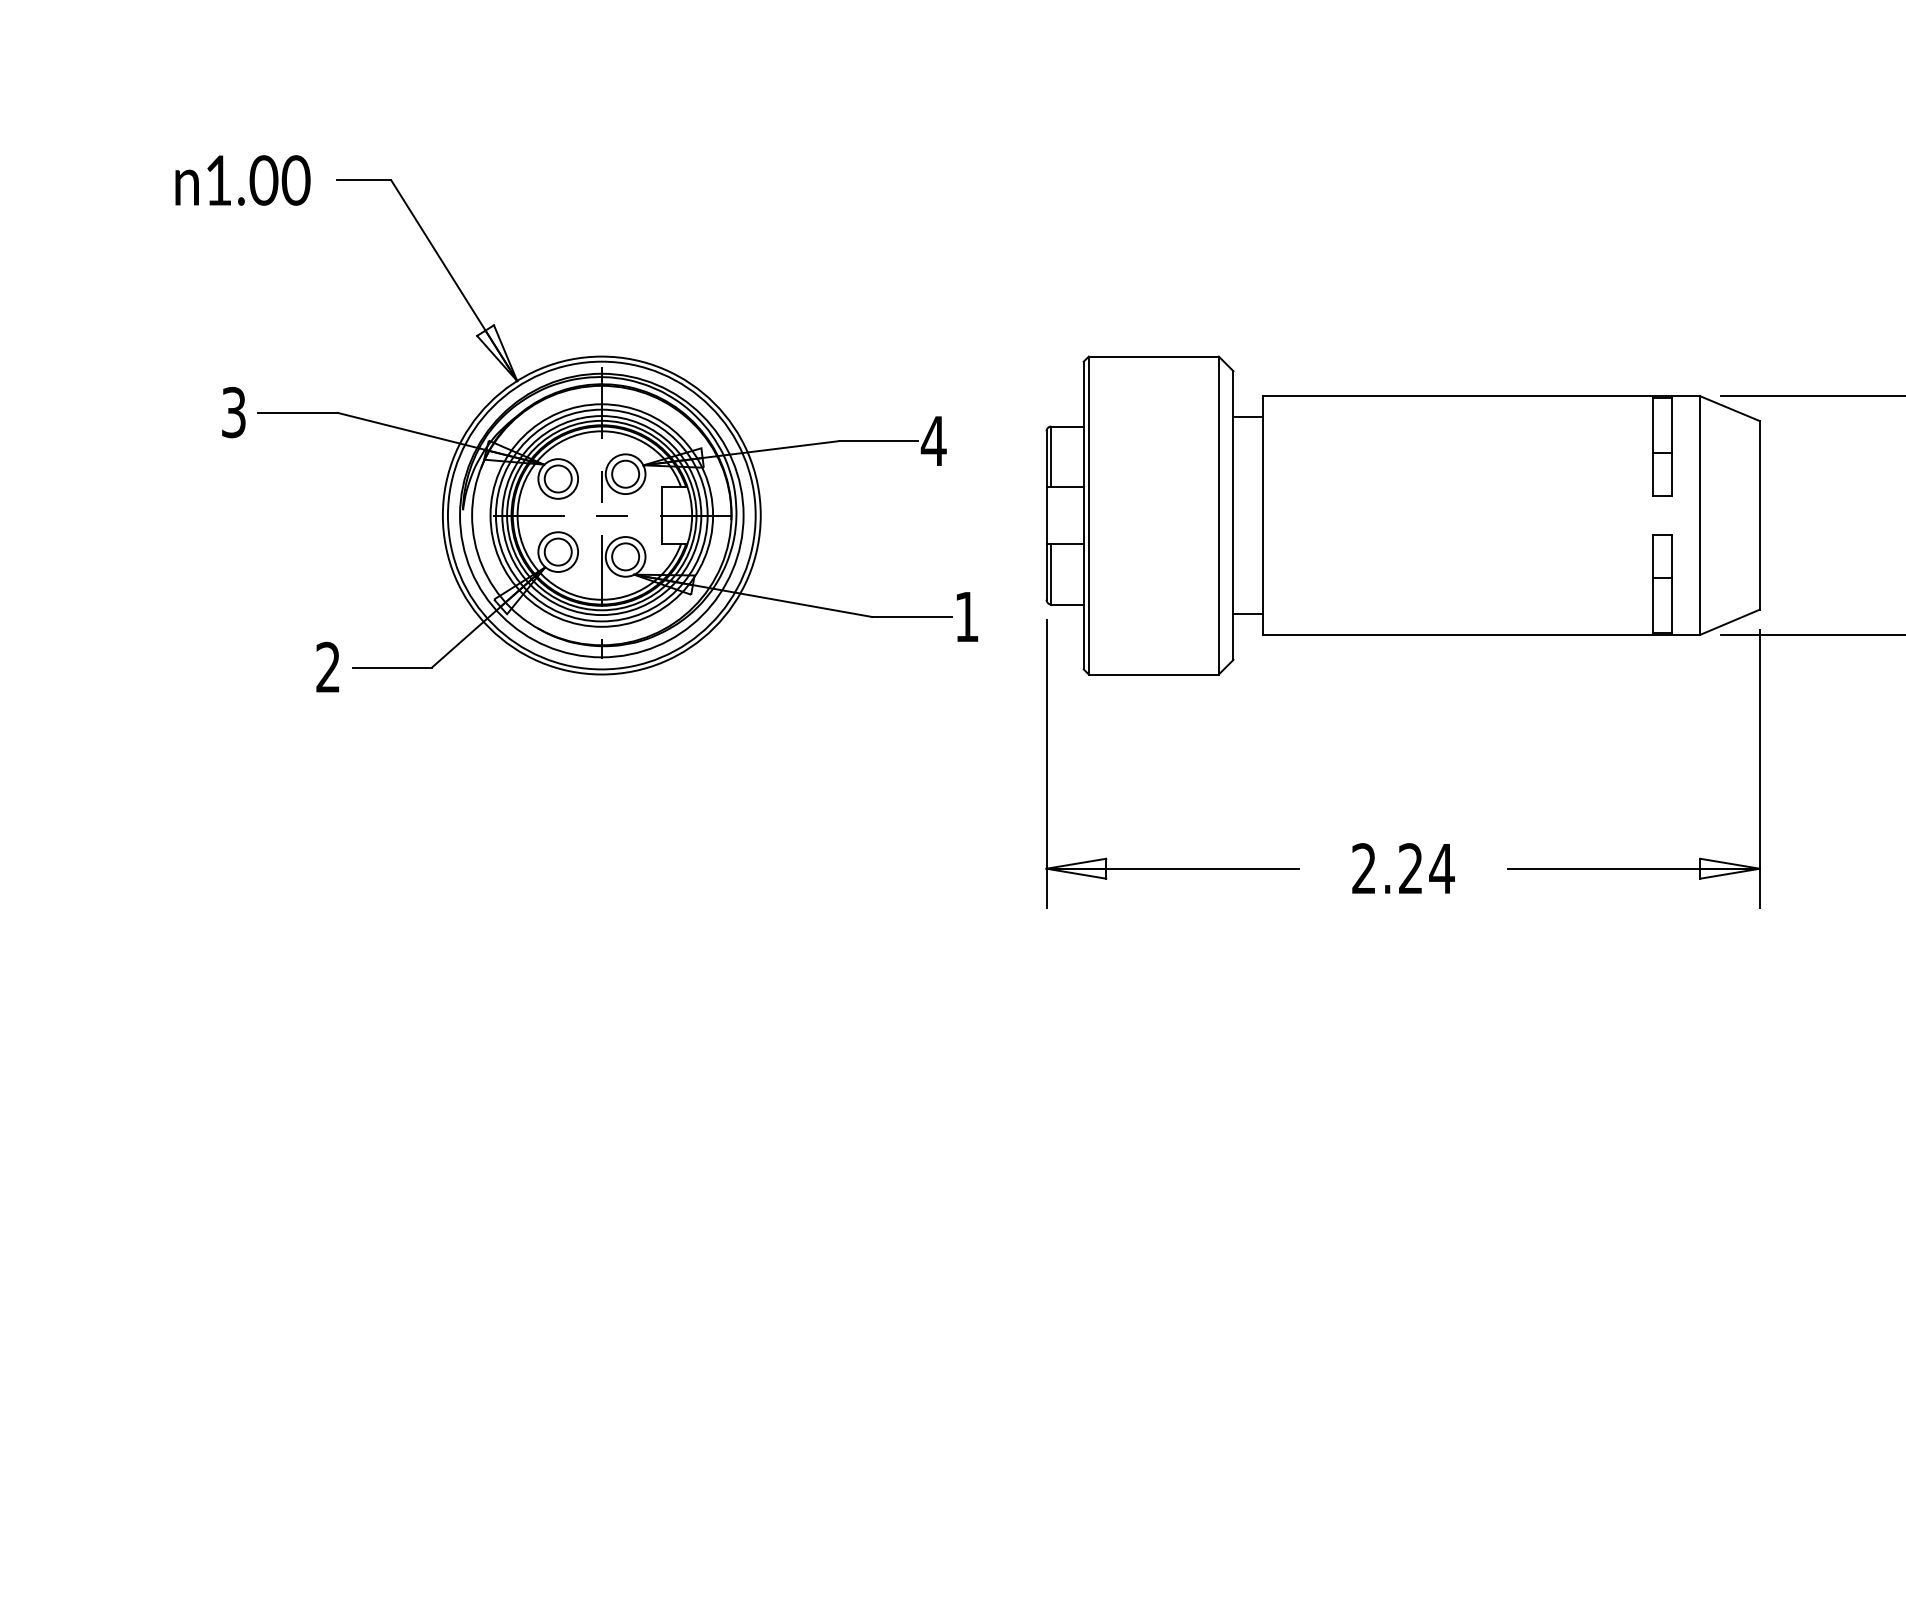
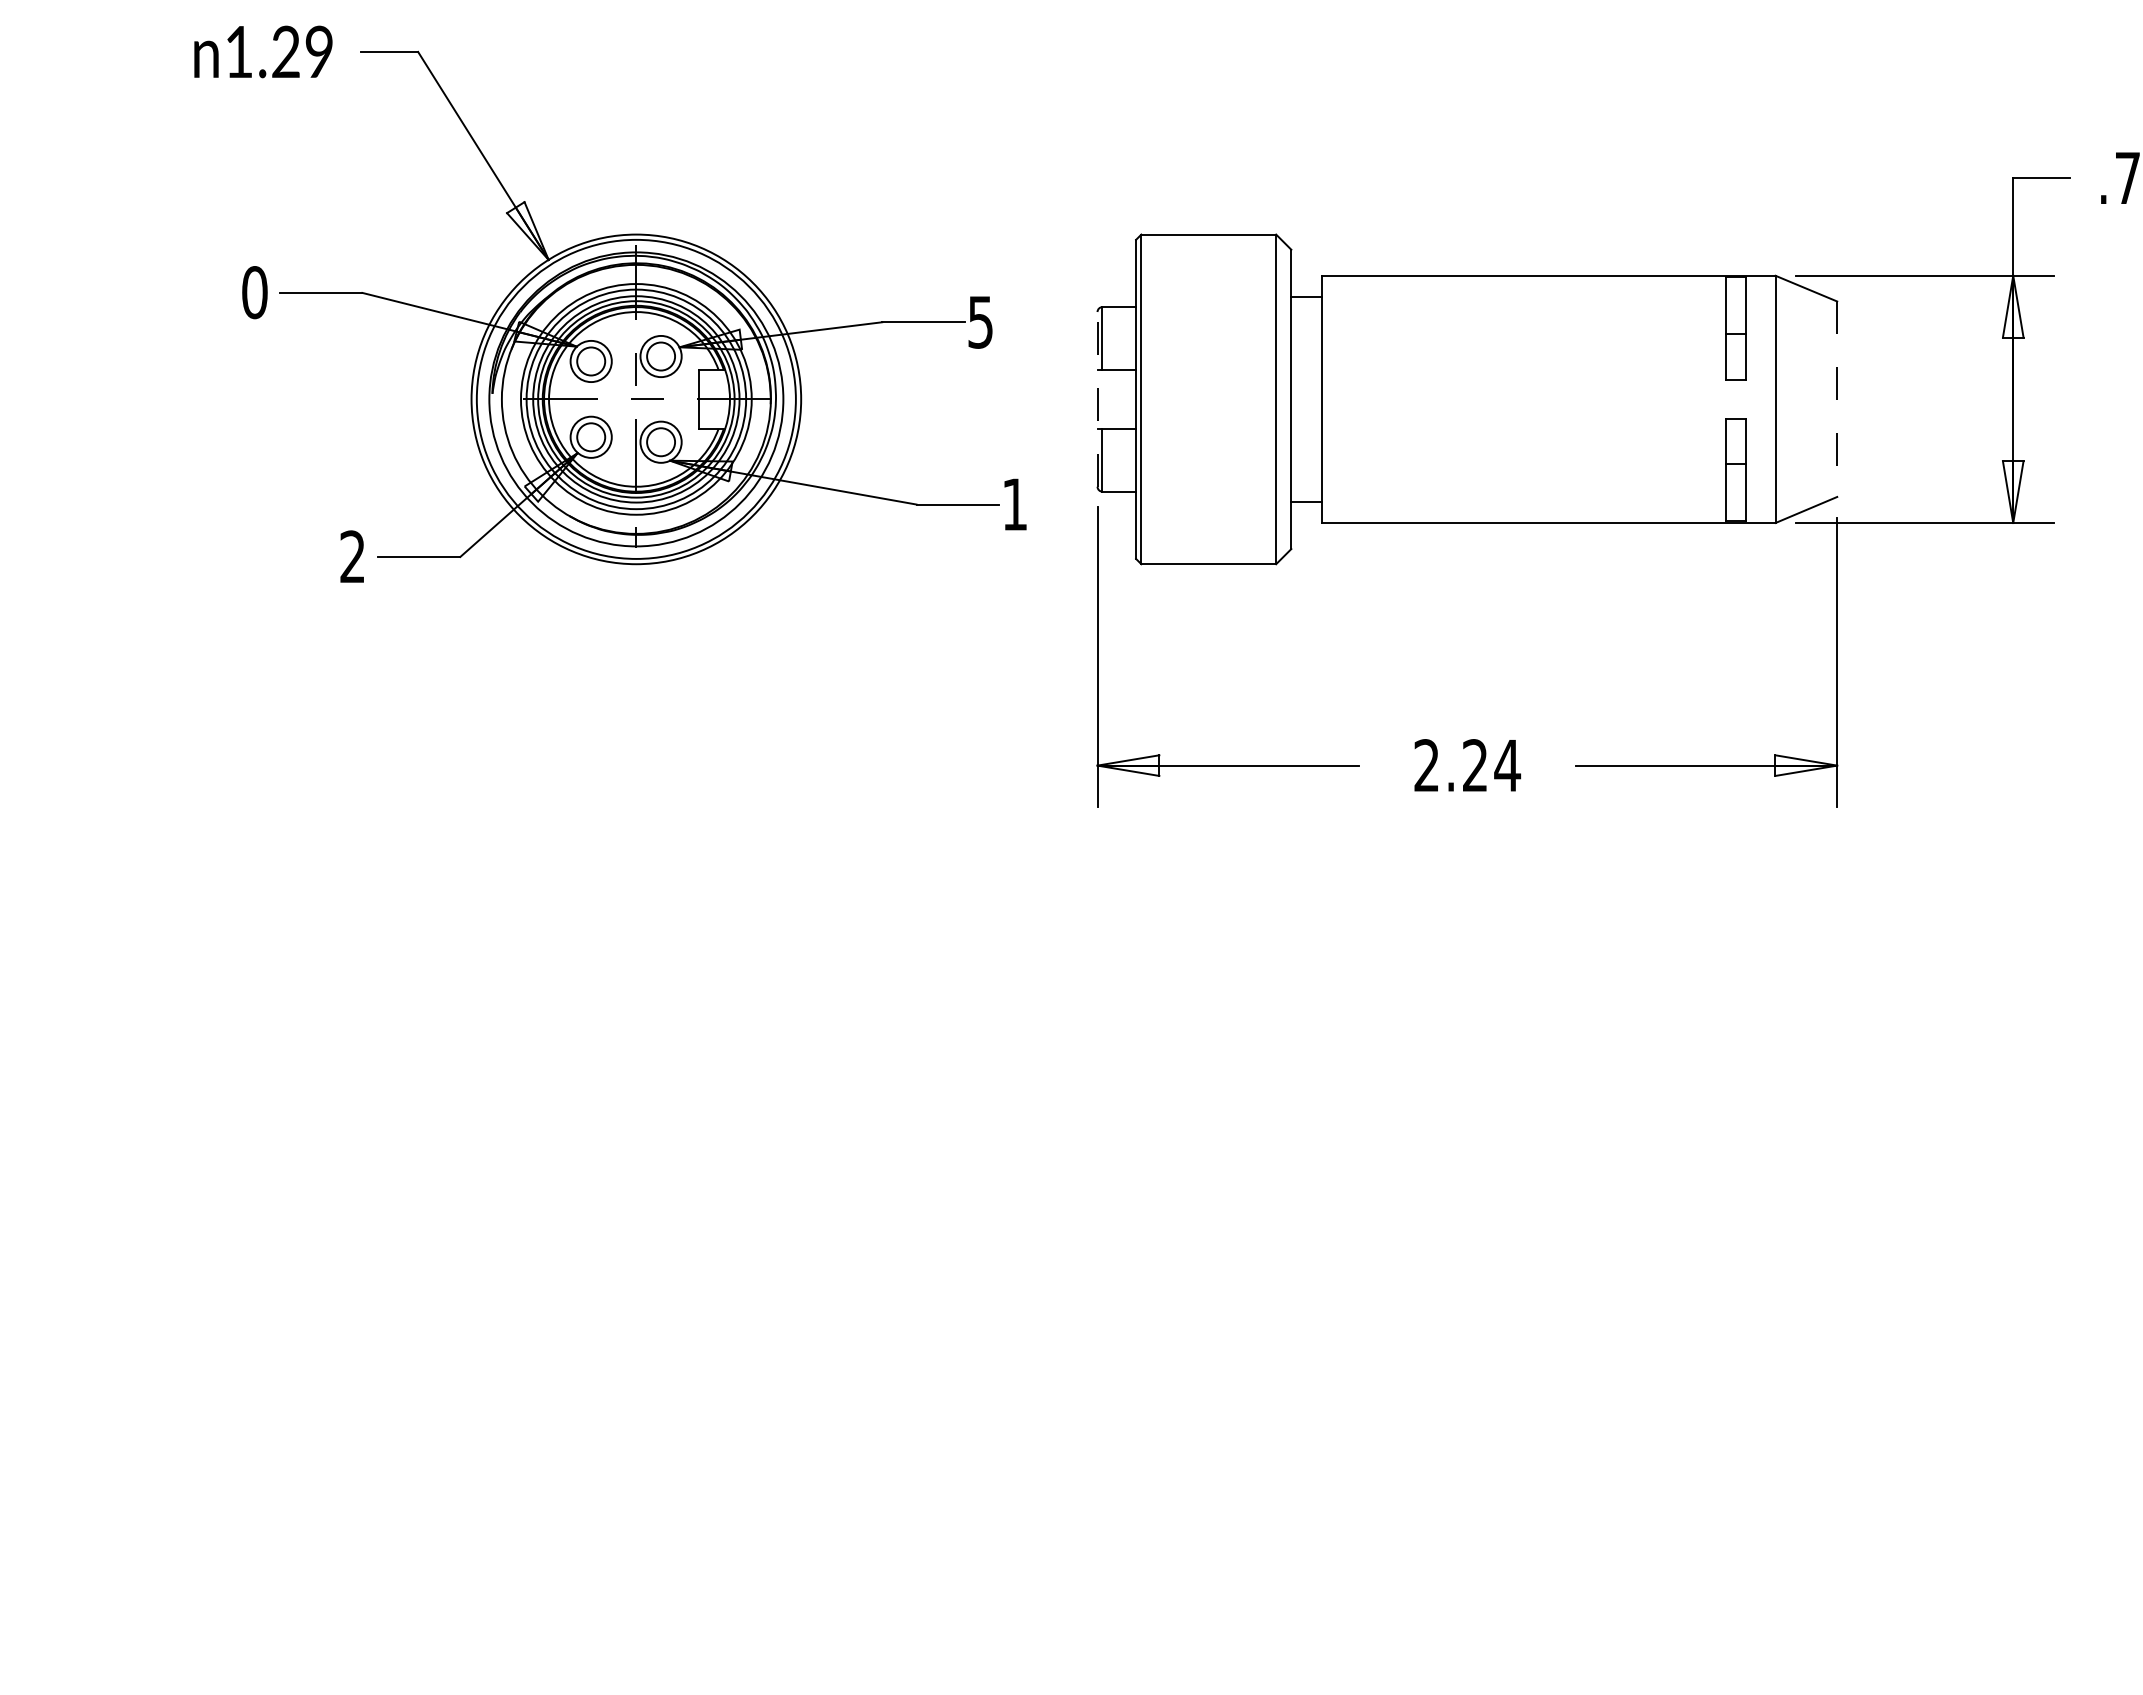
text: (279, 181) -> (302, 52), 1.00 -> 1.29
text: (233, 412) -> (254, 292), 3 -> 0
text: (933, 441) -> (980, 322), 4 -> 5
line: (1046, 514) -> (1097, 398), solid -> dashed
line: (1760, 515) -> (1837, 399), solid -> dashed

